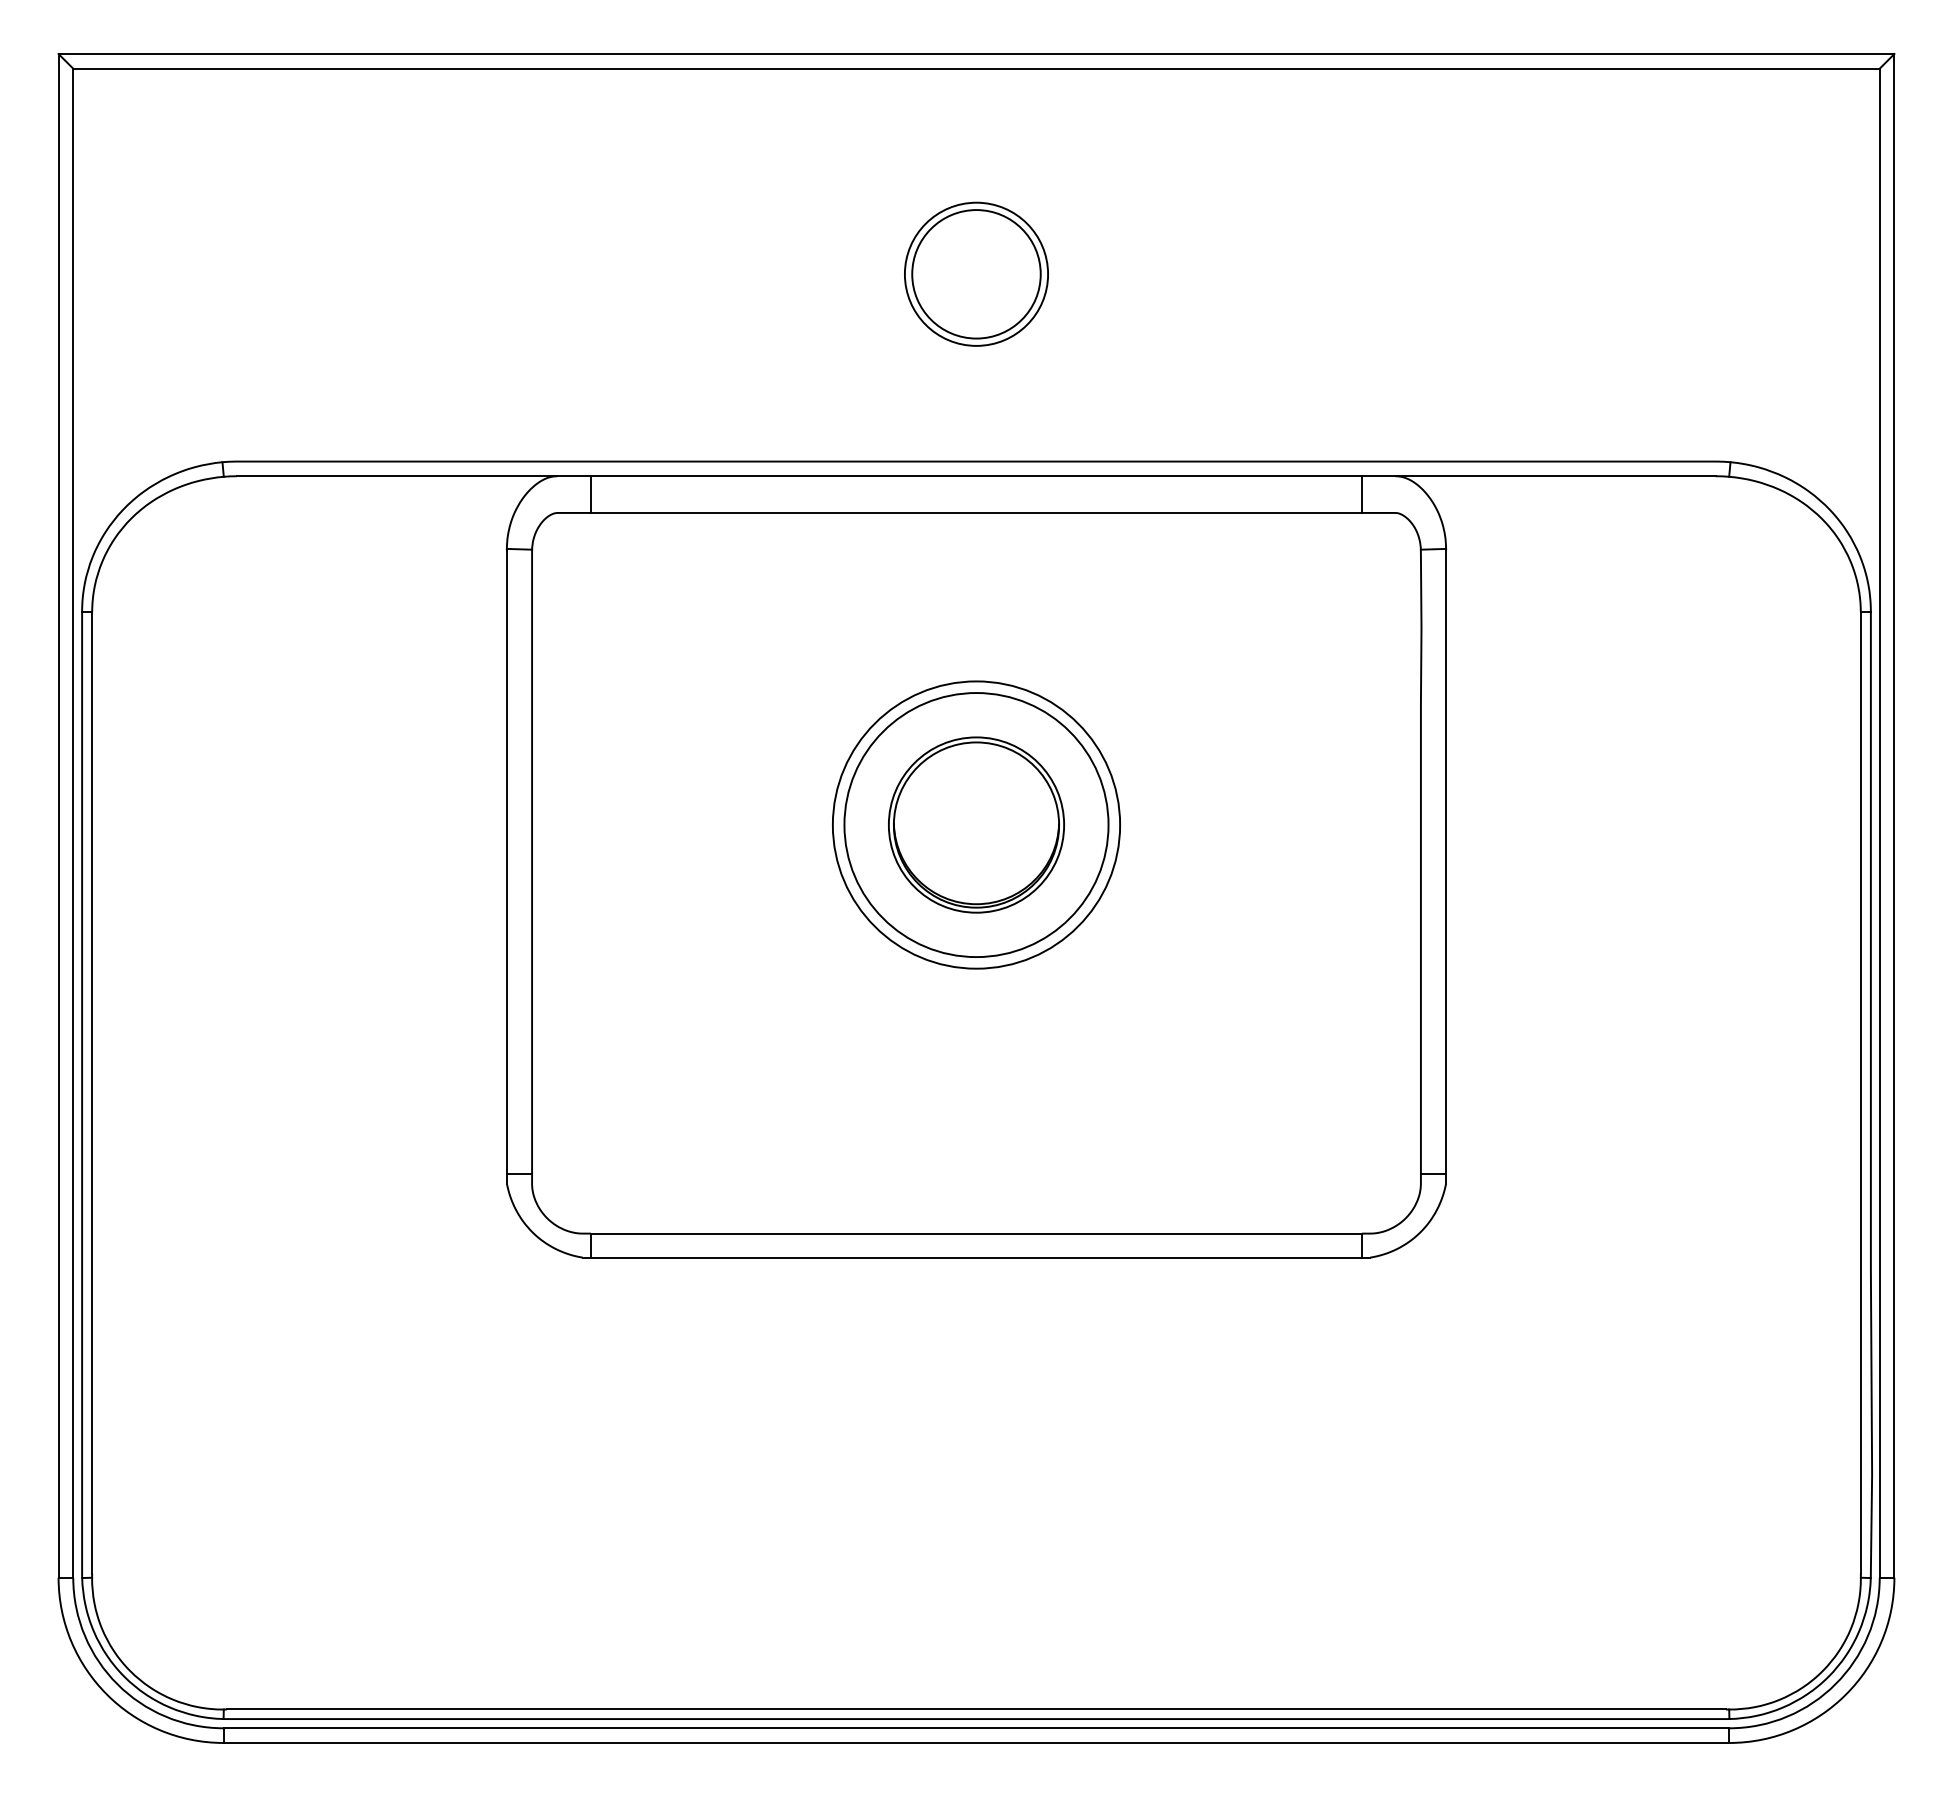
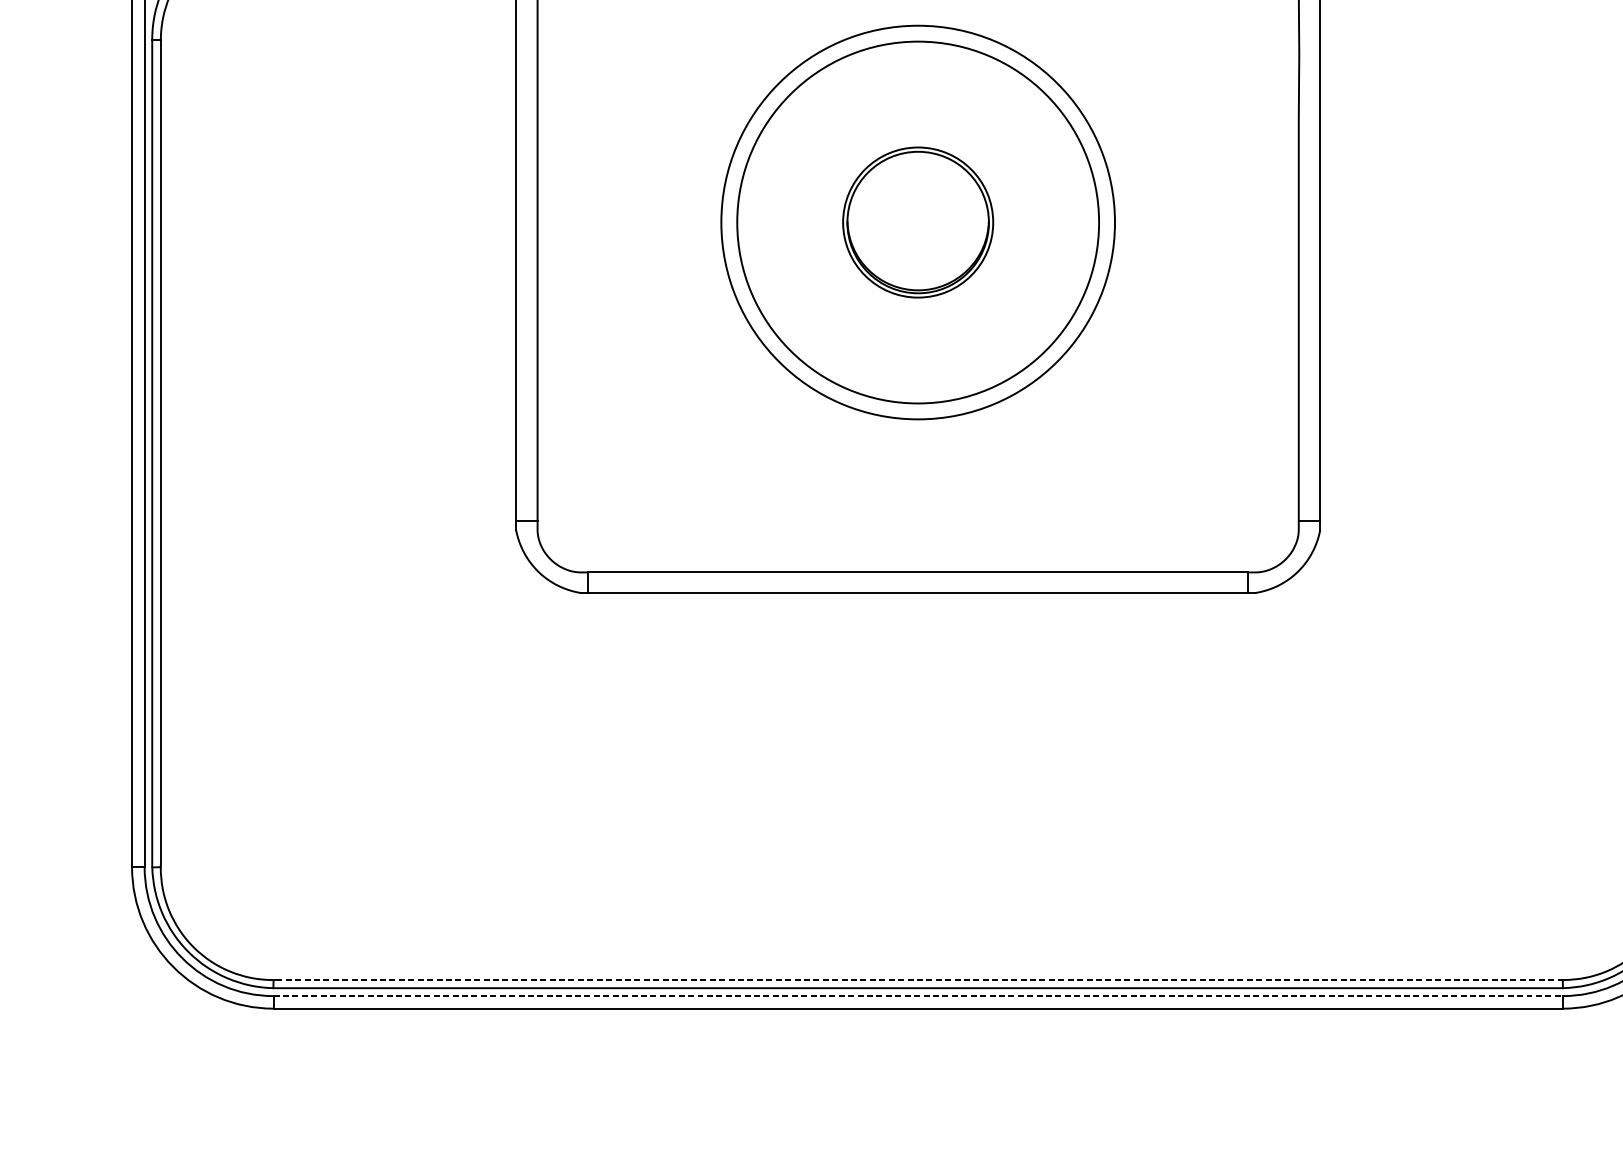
circle: (976, 824) -> (918, 222), size x1.6
circle: (976, 825) -> (918, 222), size x1.6
line: (976, 1709) -> (918, 979), solid -> dashed
line: (976, 1728) -> (918, 996), solid -> dashed

